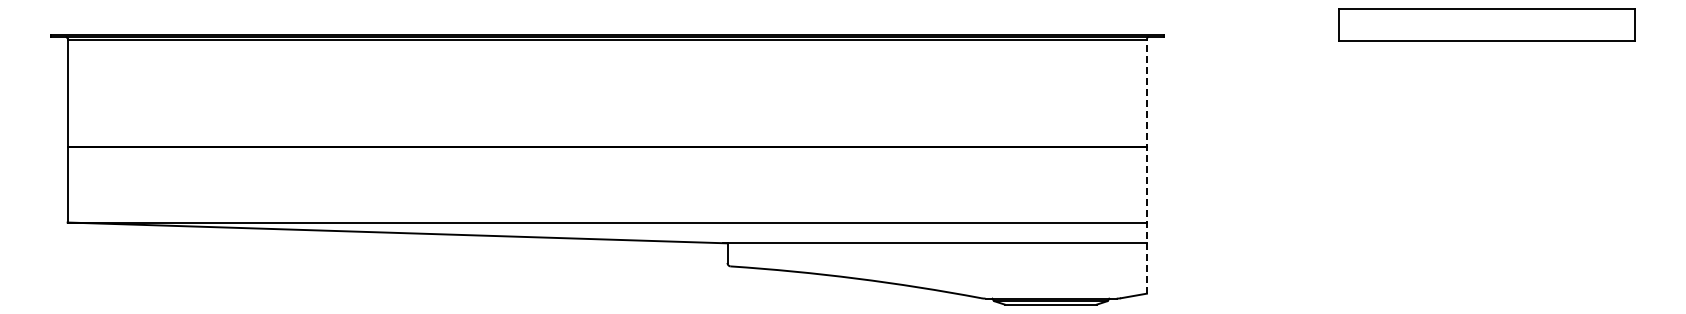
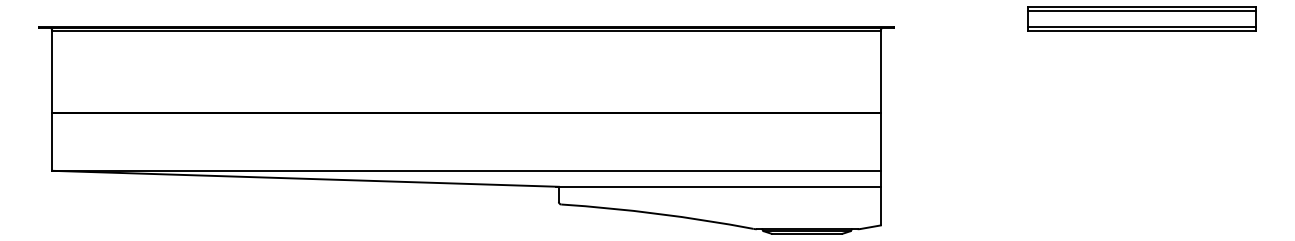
line: (1486, 14) -> (1141, 11), added
line: (1486, 35) -> (1141, 27), added
line: (1146, 165) -> (880, 127), dashed -> solid

